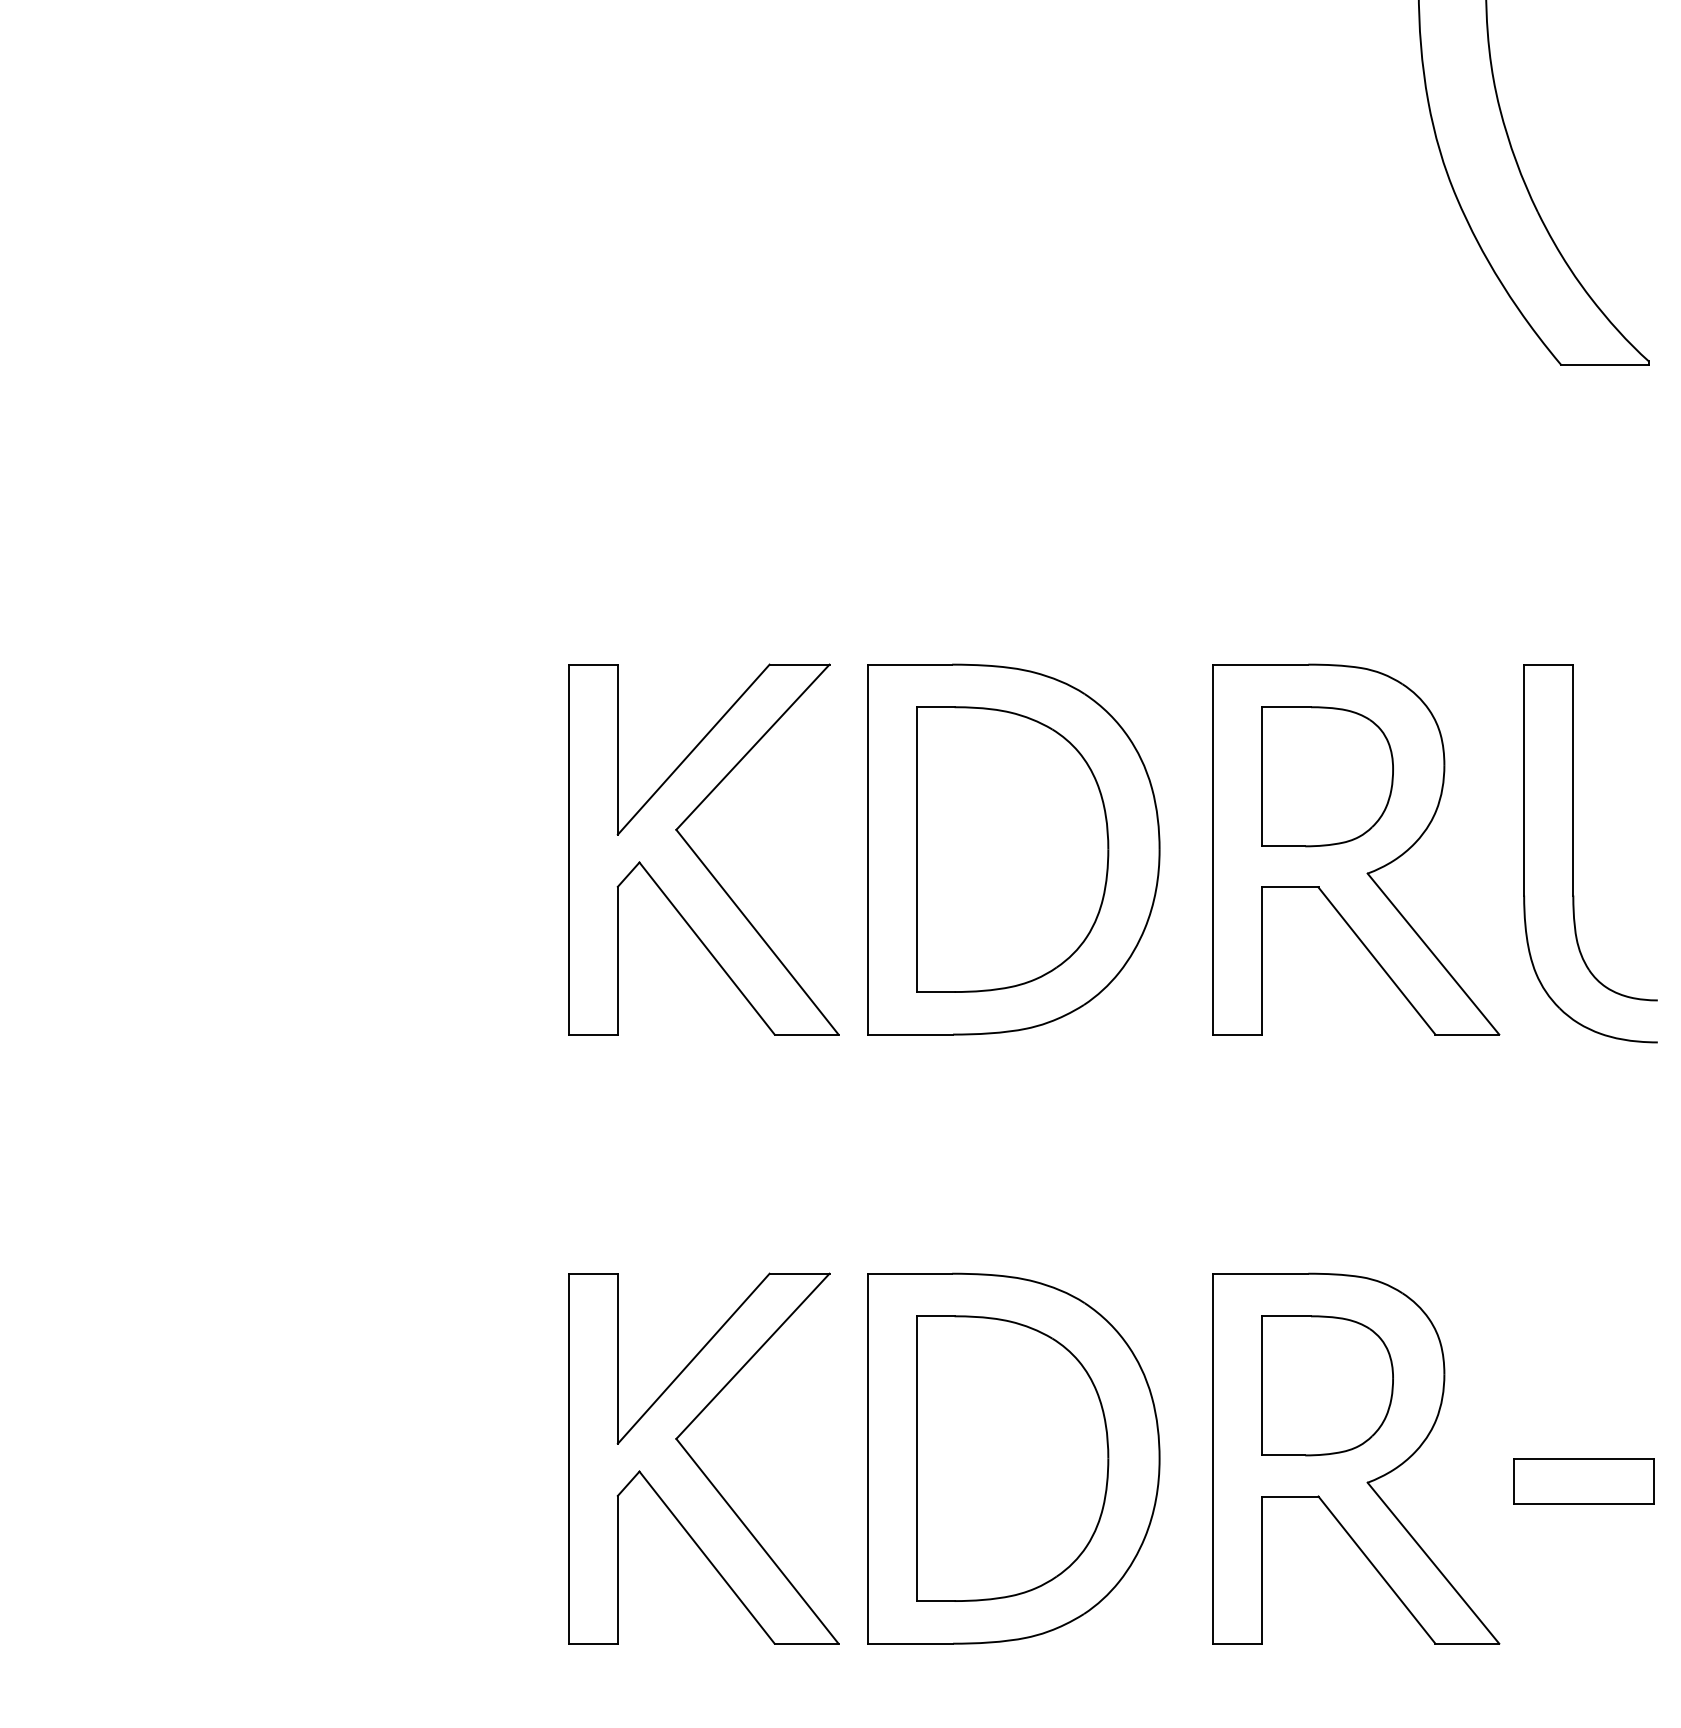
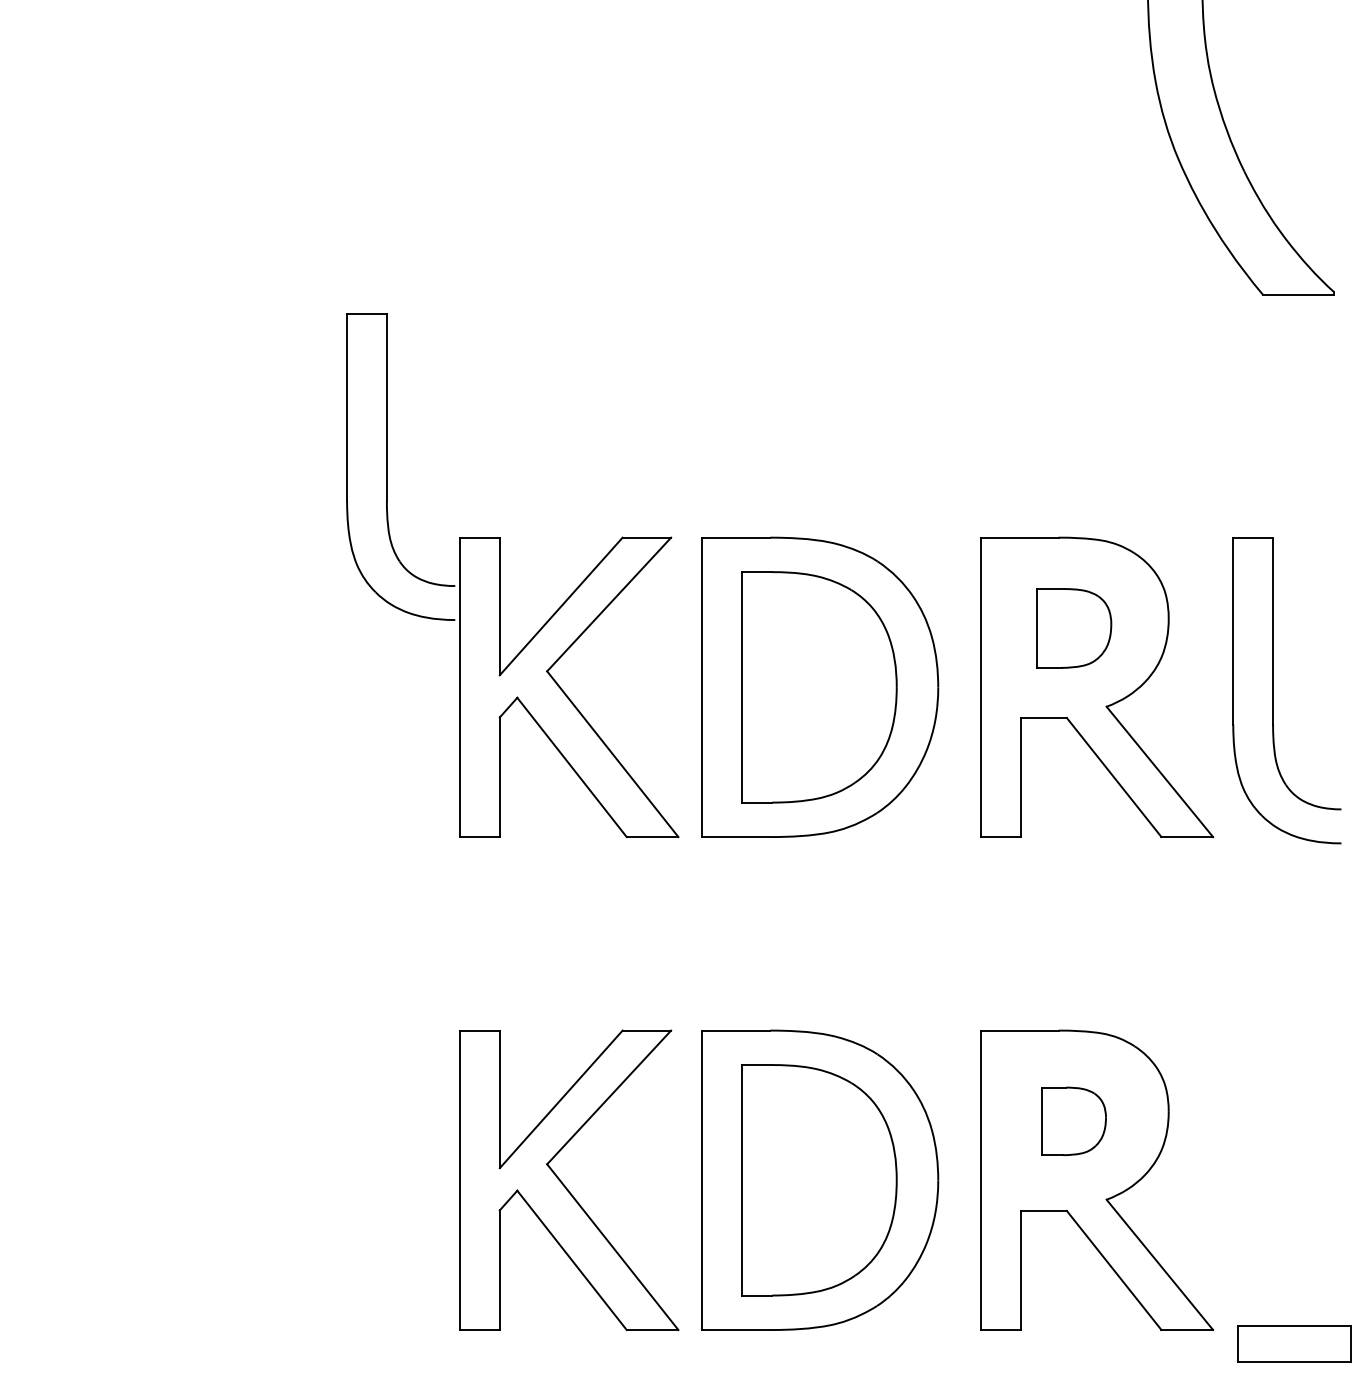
part: (478, 577) -> (387, 467), added
part: (1327, 776) -> (1074, 628), size x0.7
part: (1327, 1385) -> (1074, 1121), size x0.6
part: (1583, 1481) -> (1294, 1343), moved

